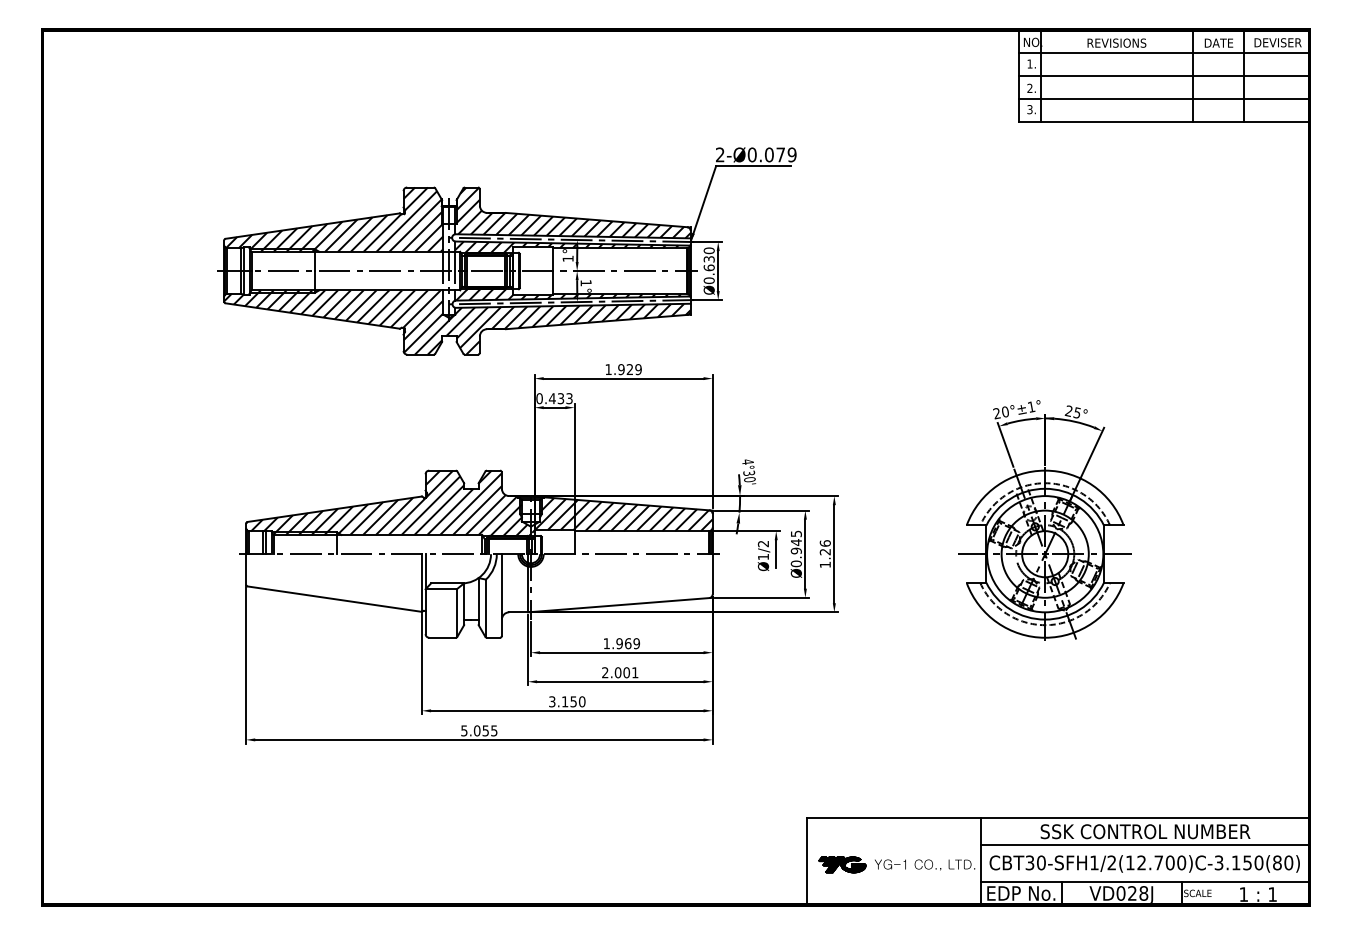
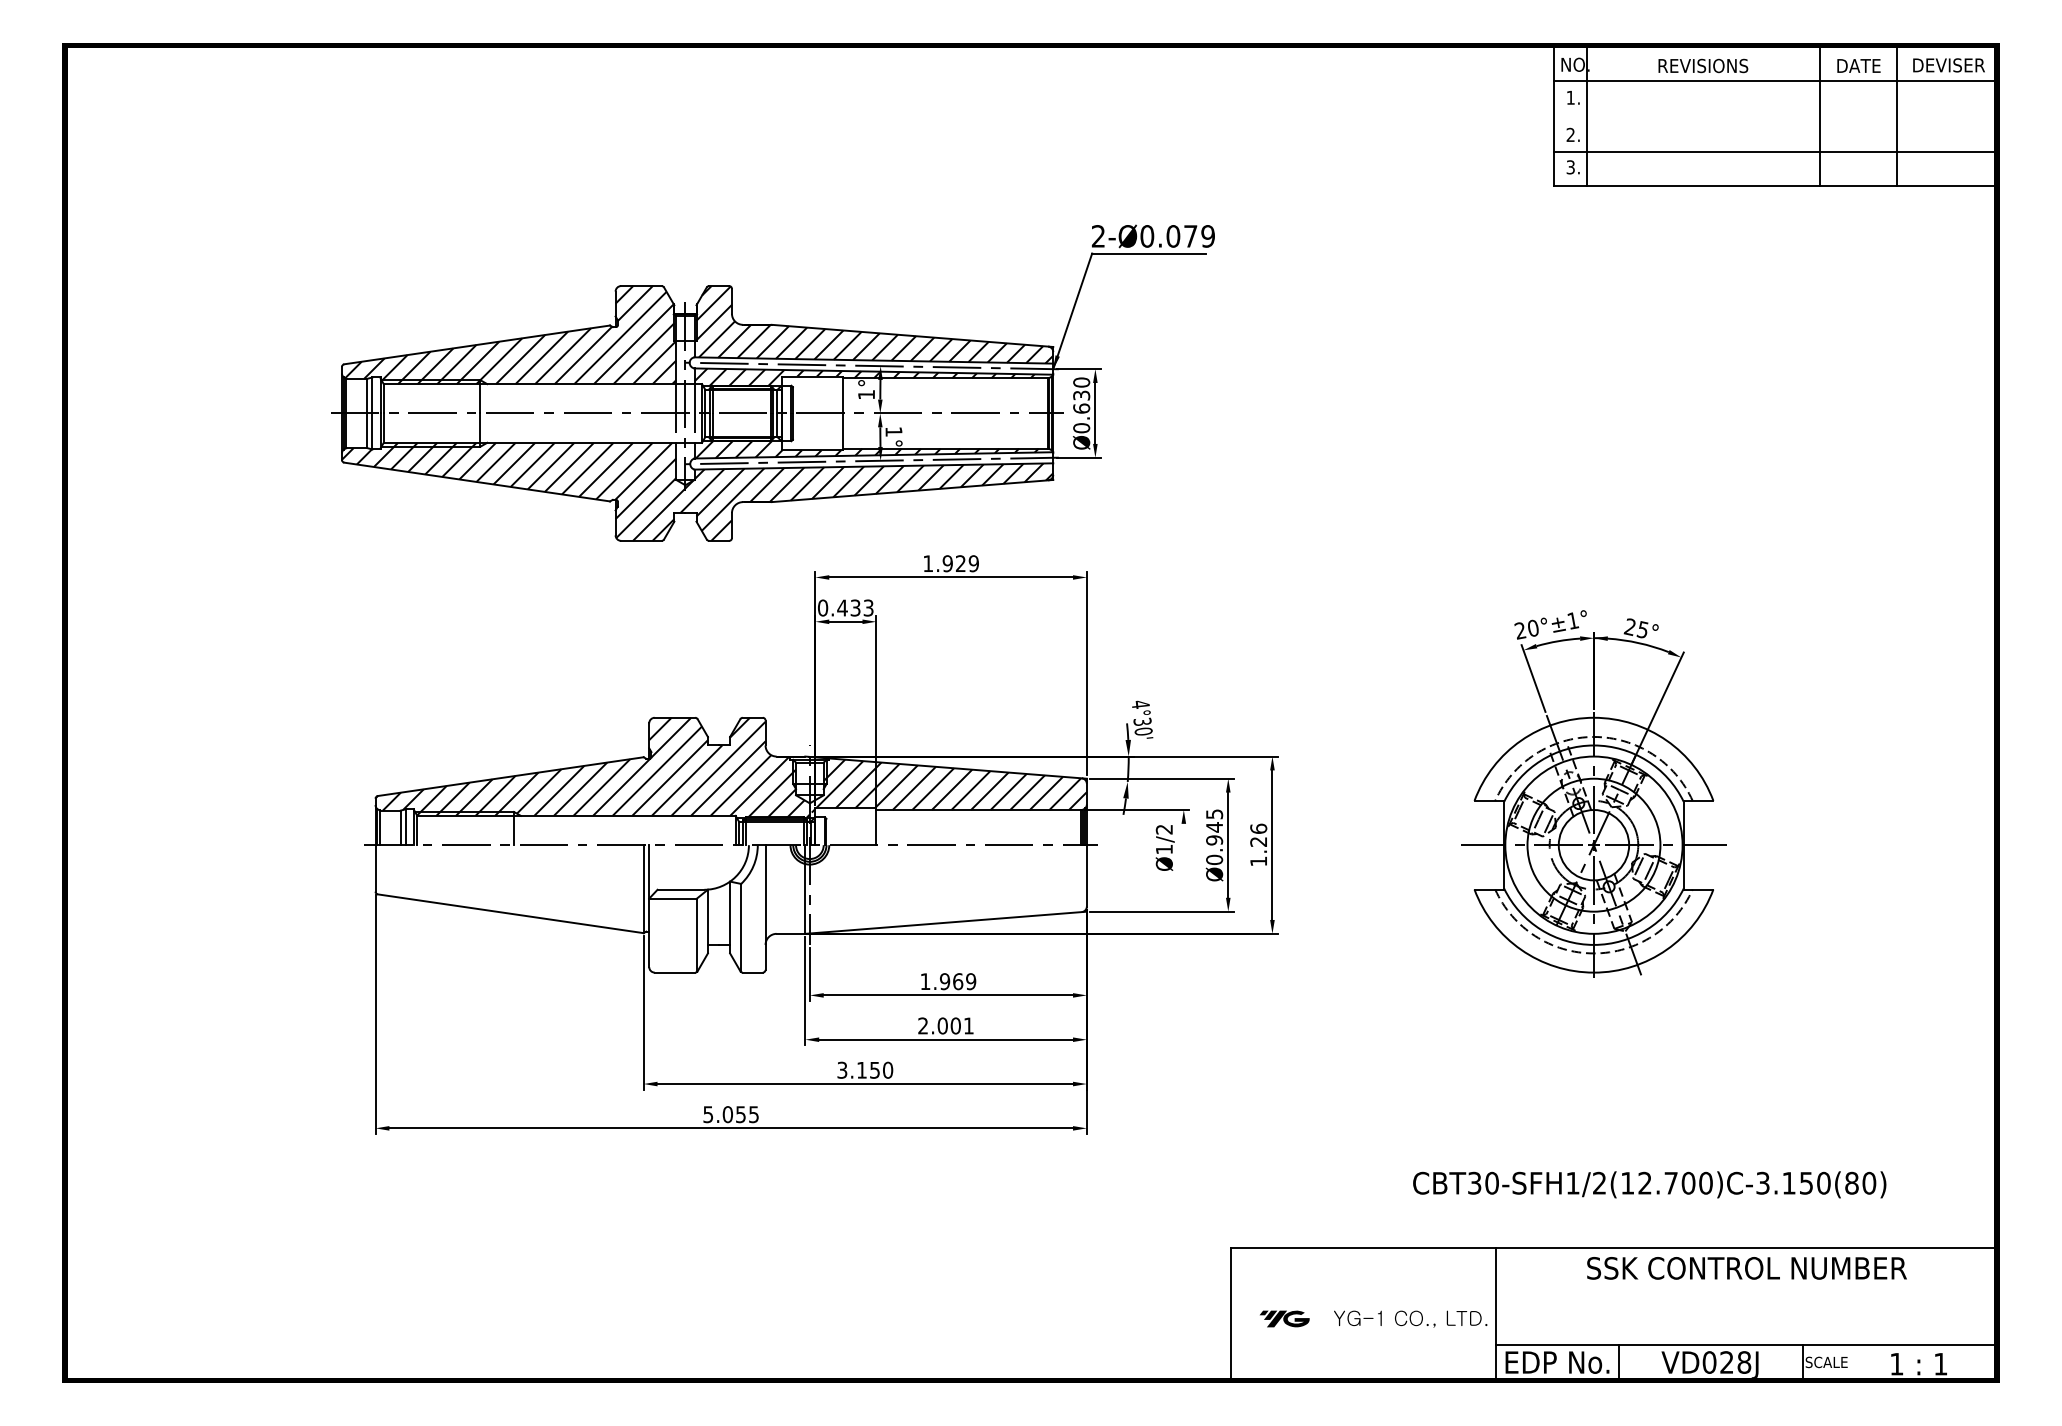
line: (1163, 76) -> (1774, 116), removed
line: (776, 554) -> (1184, 845), removed
line: (1145, 845) -> (1746, 1289), removed
text: (1144, 863) -> (1649, 1184), moved
part: (842, 864) -> (1284, 1318), size x0.7

